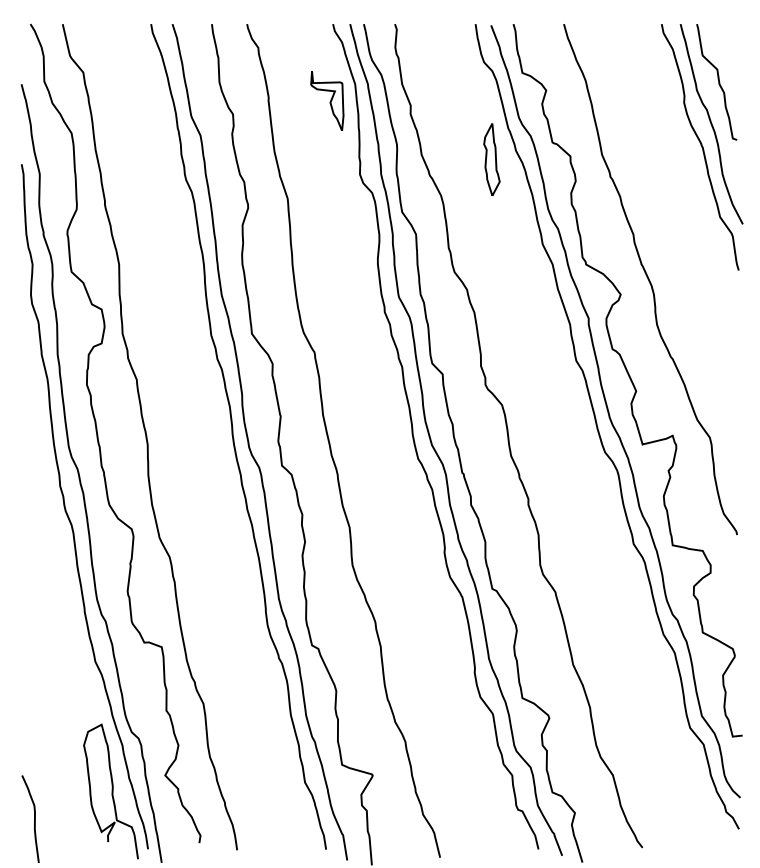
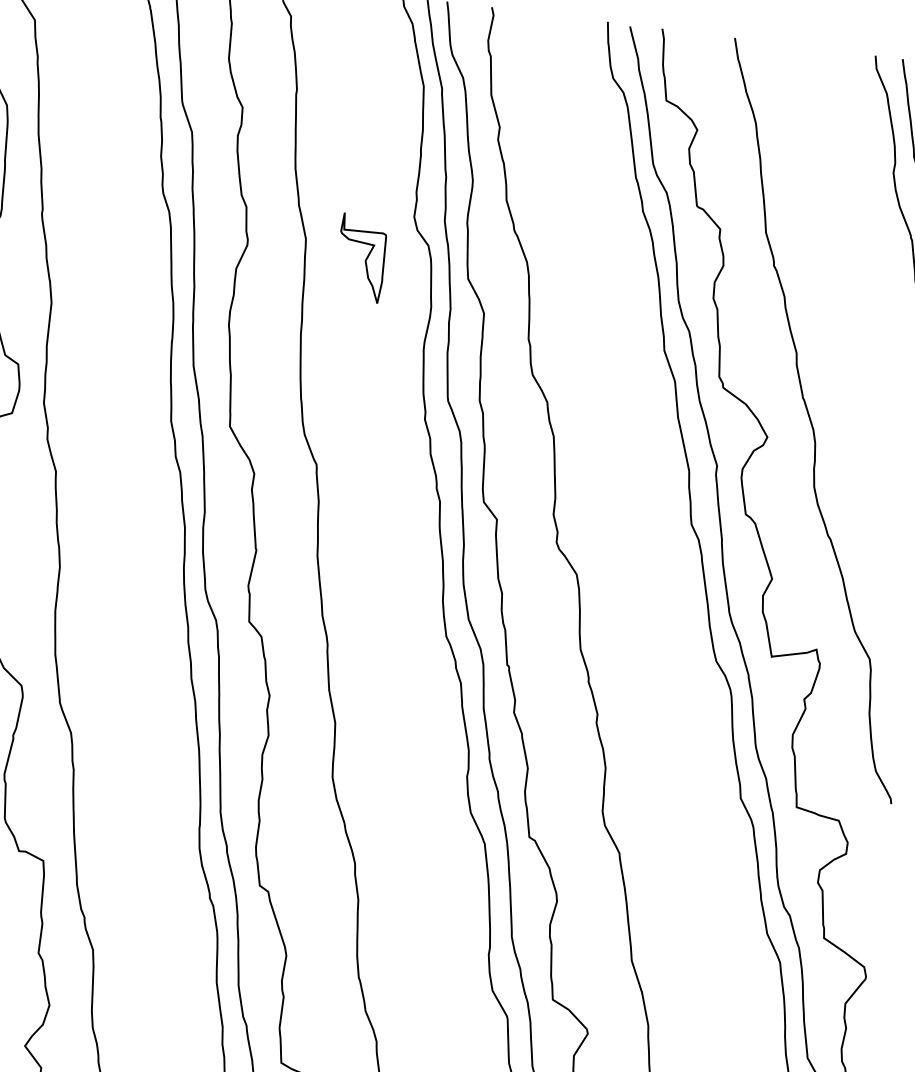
part: (327, 100) -> (361, 257), moved
part: (491, 159) -> (606, 219), removed

